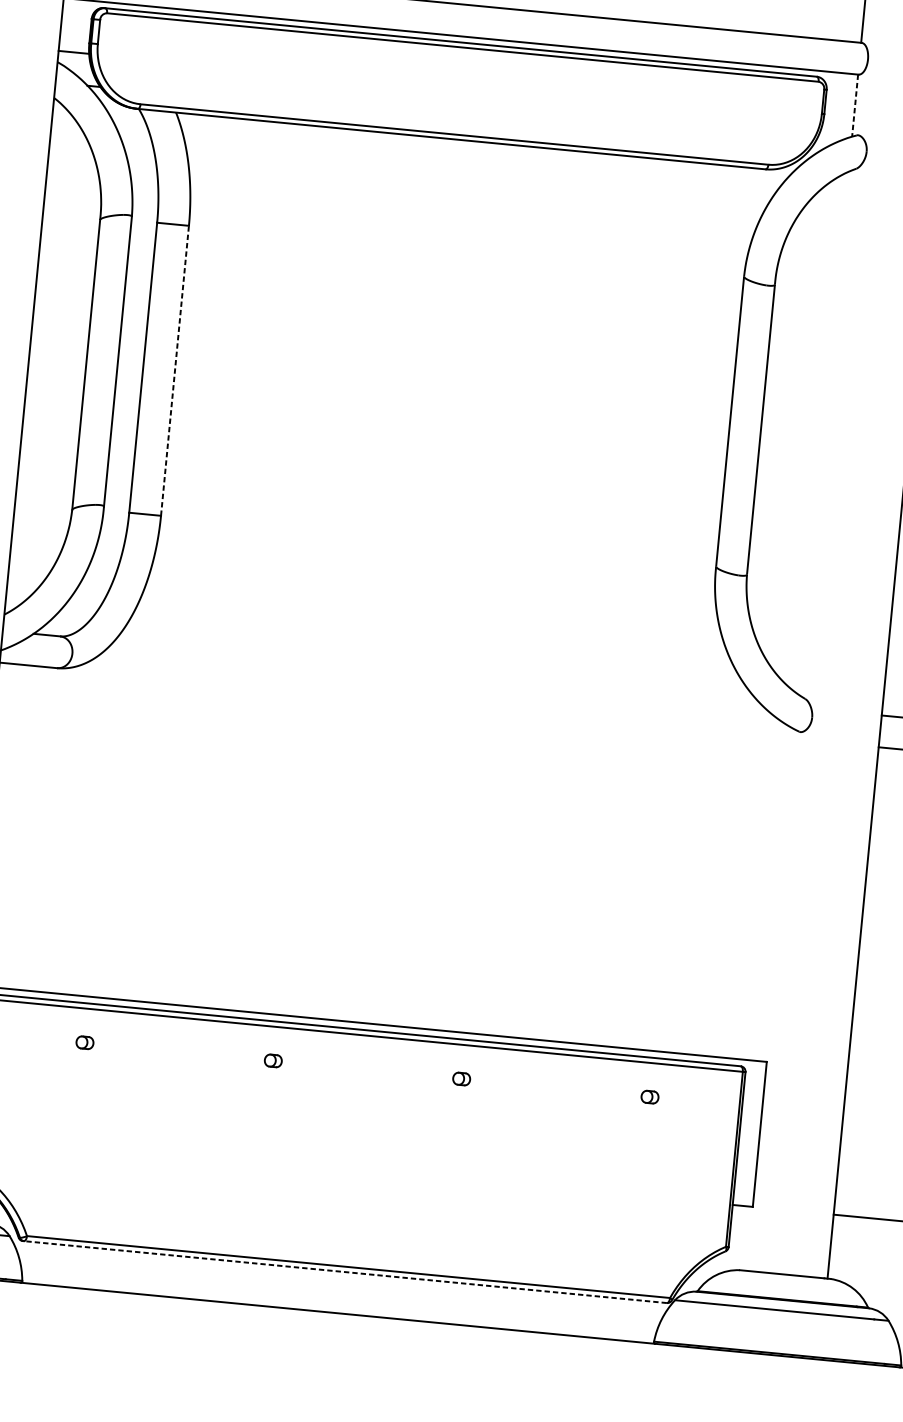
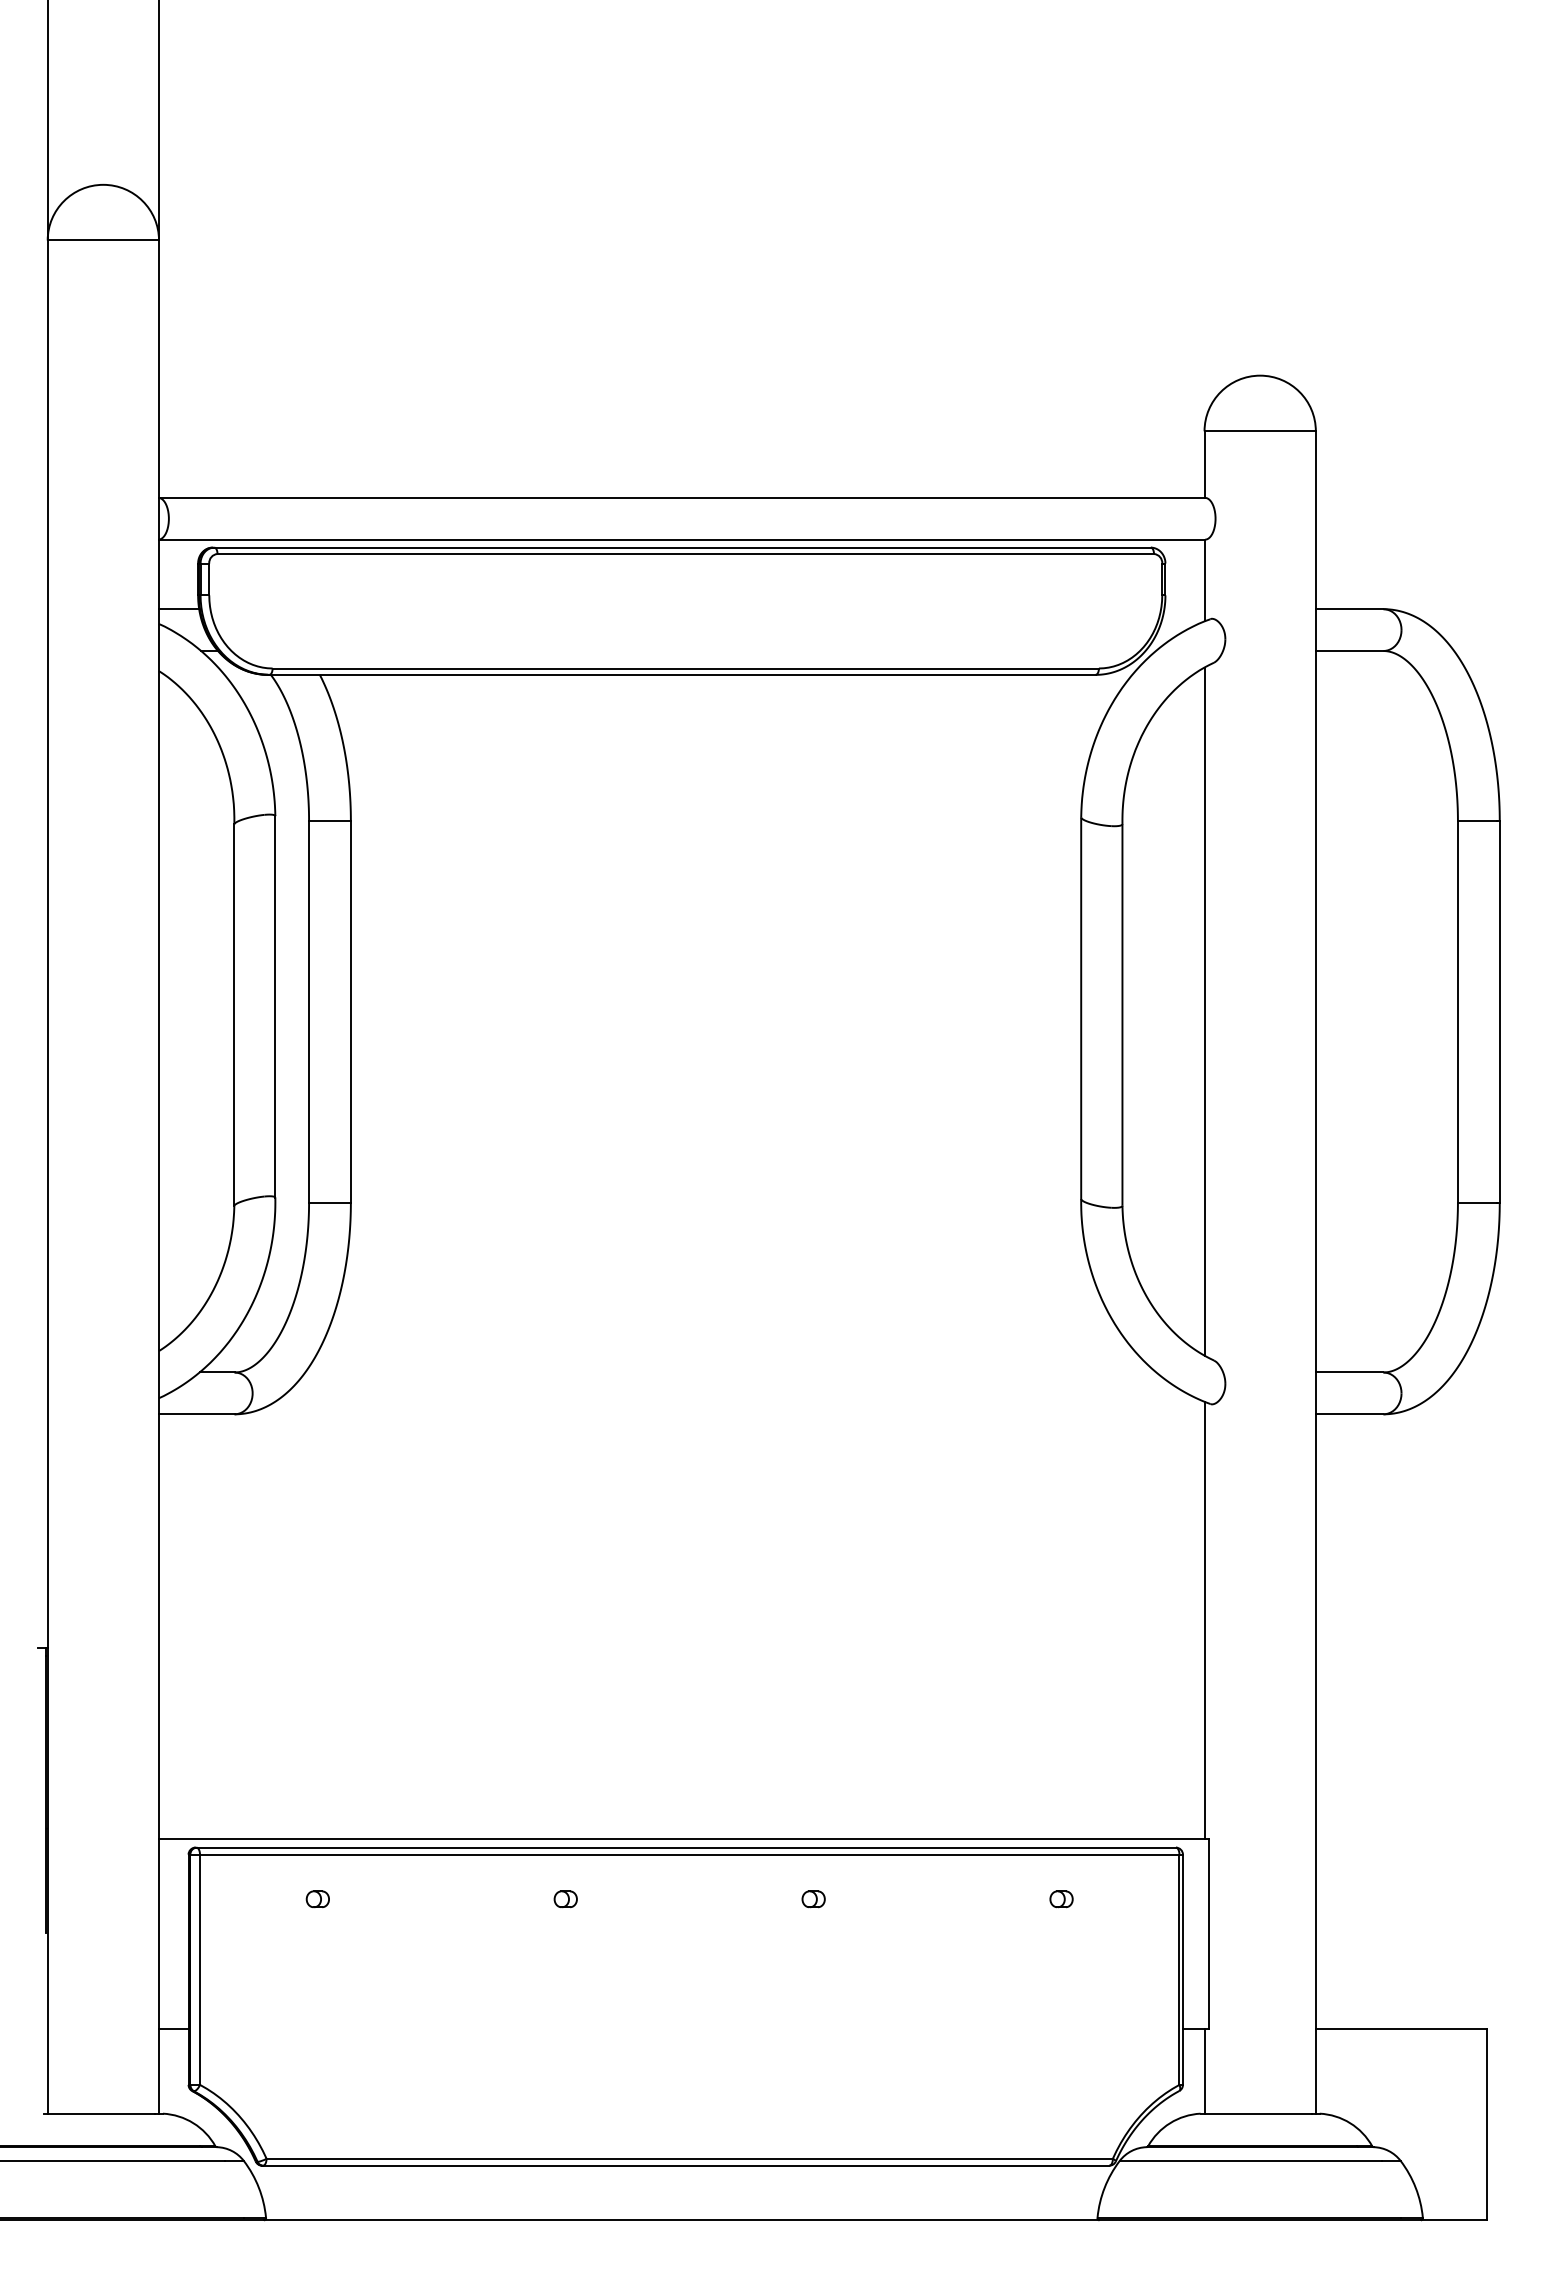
line: (855, 105) -> (1204, 580), dashed -> solid
line: (174, 370) -> (350, 1011), dashed -> solid
line: (823, 433) -> (1204, 1011), added
line: (779, 895) -> (1204, 1619), added
line: (746, 1238) -> (1204, 2071), added
line: (344, 1271) -> (685, 2165), dashed -> solid

